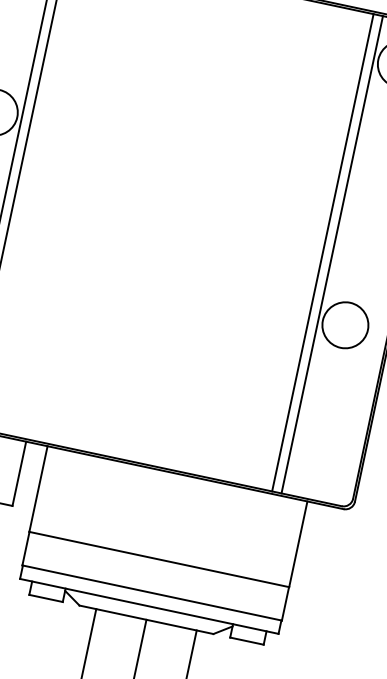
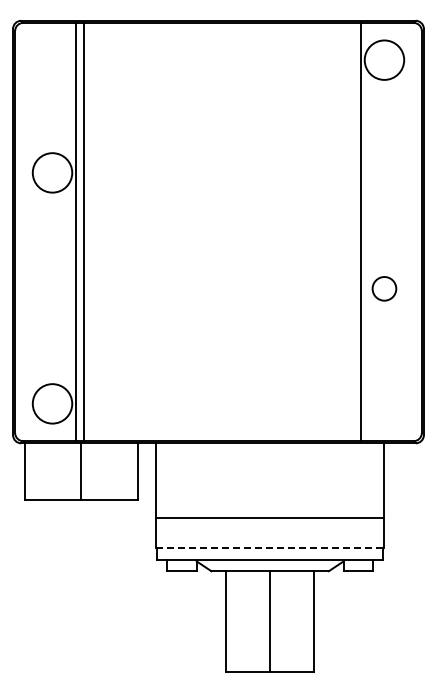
line: (322, 252) -> (352, 231), removed
circle: (345, 324) -> (384, 288), size x0.6
line: (152, 592) -> (270, 547), solid -> dashed

